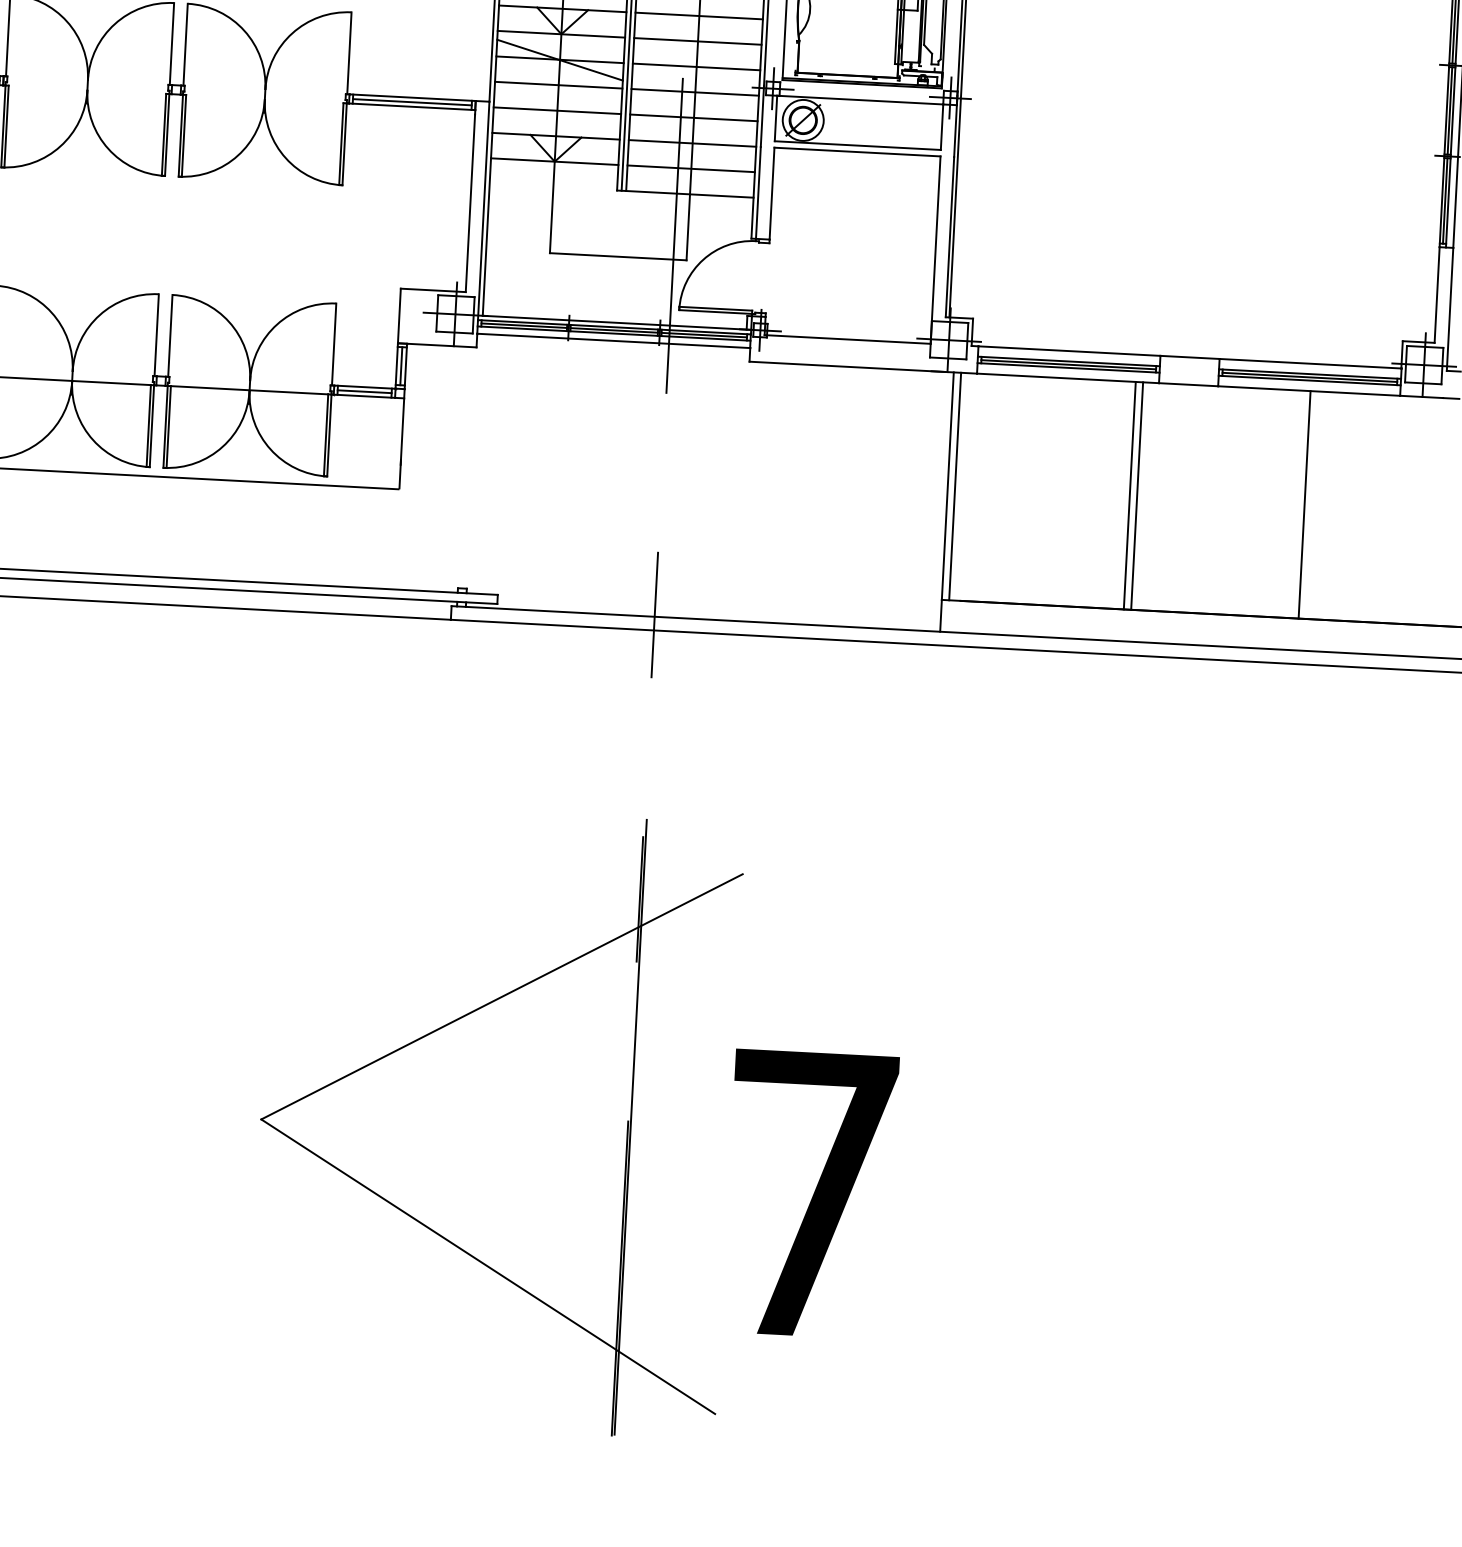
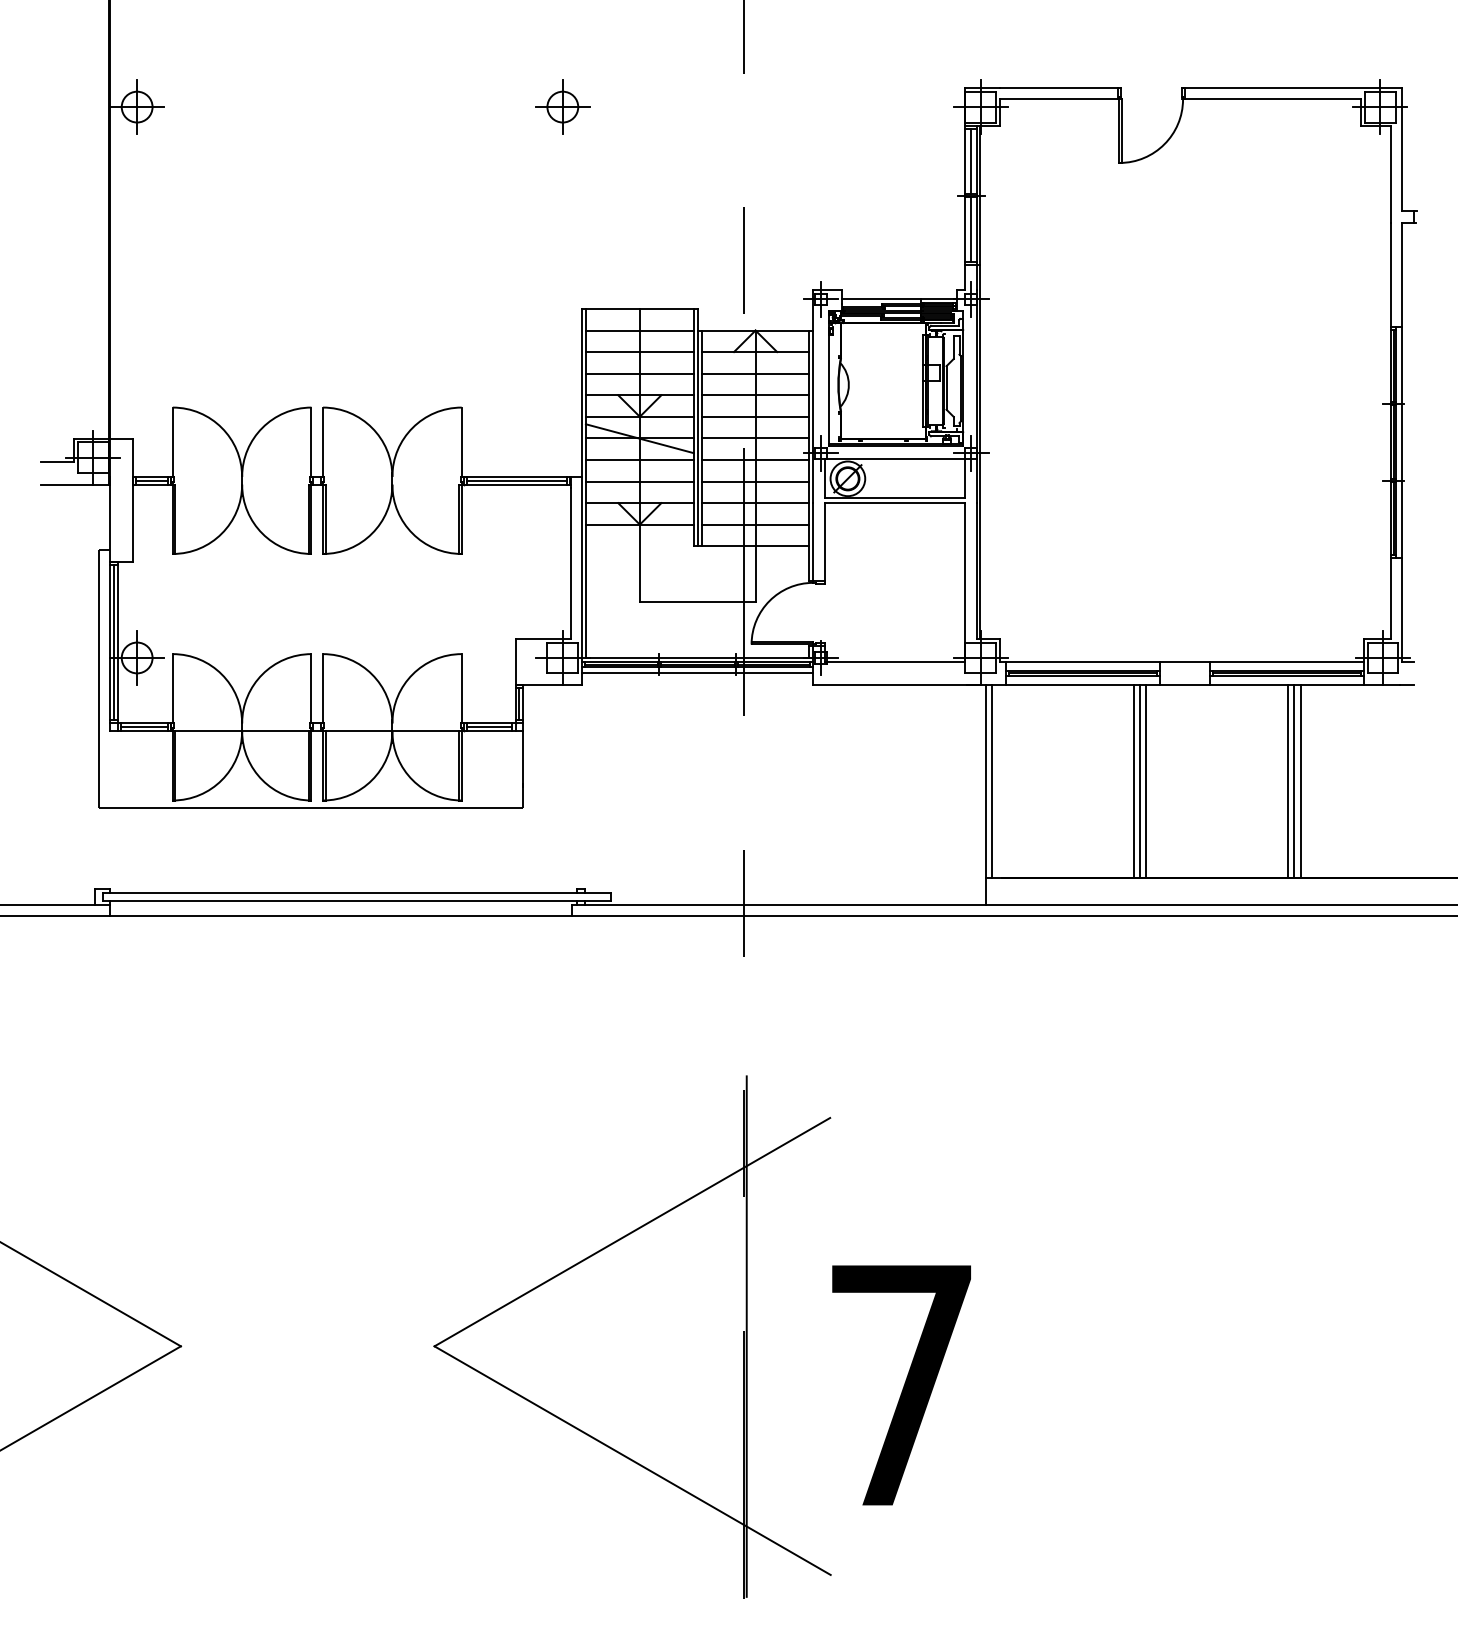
line: (1123, 494) -> (1134, 780), added
line: (1312, 504) -> (1294, 780), added
line: (1319, 504) -> (1300, 780), added

